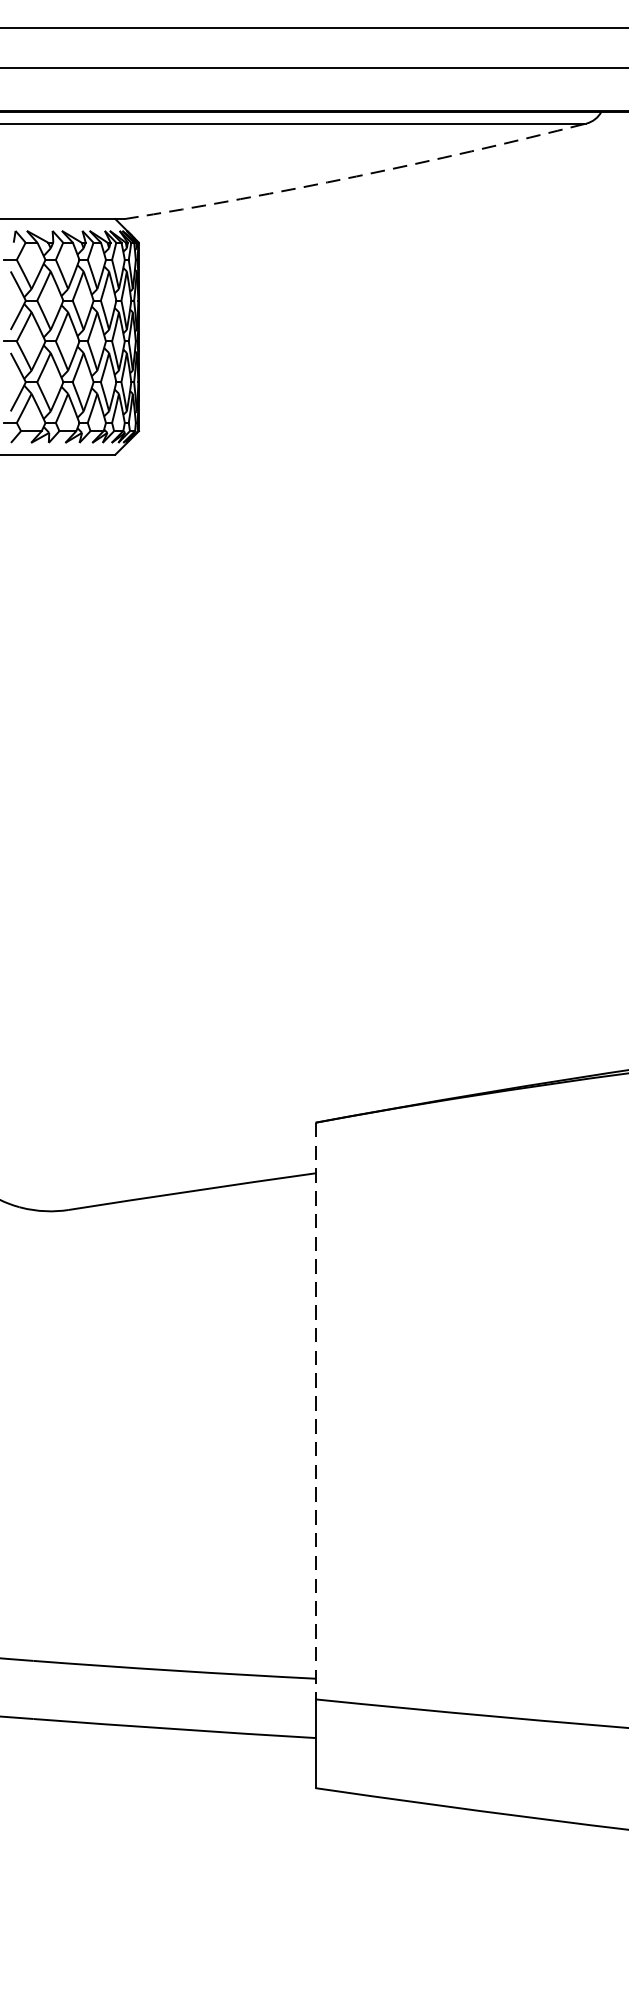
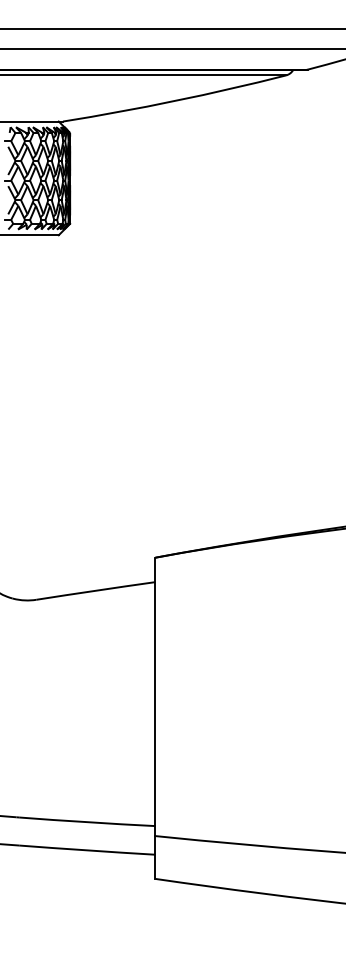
arc: (357, 175) -> (175, 100), dashed -> solid
line: (315, 1412) -> (155, 697), dashed -> solid

